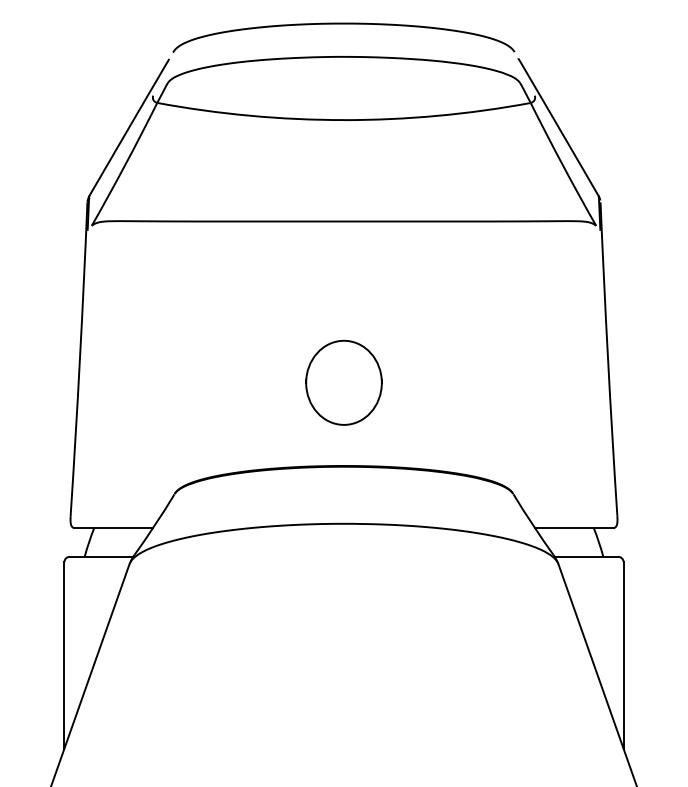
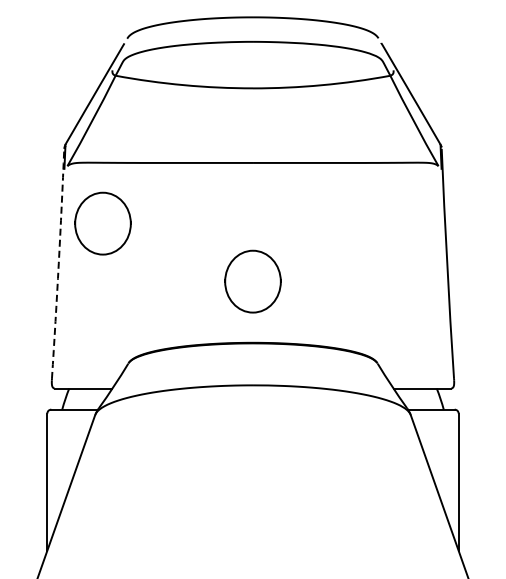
part: (139, 303) -> (102, 223), added
arc: (79, 358) -> (58, 263), solid -> dashed

